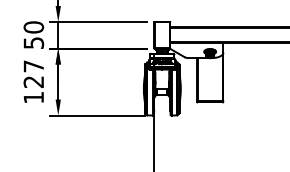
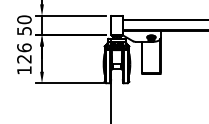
text: (33, 66) -> (24, 47), 127 -> 126

